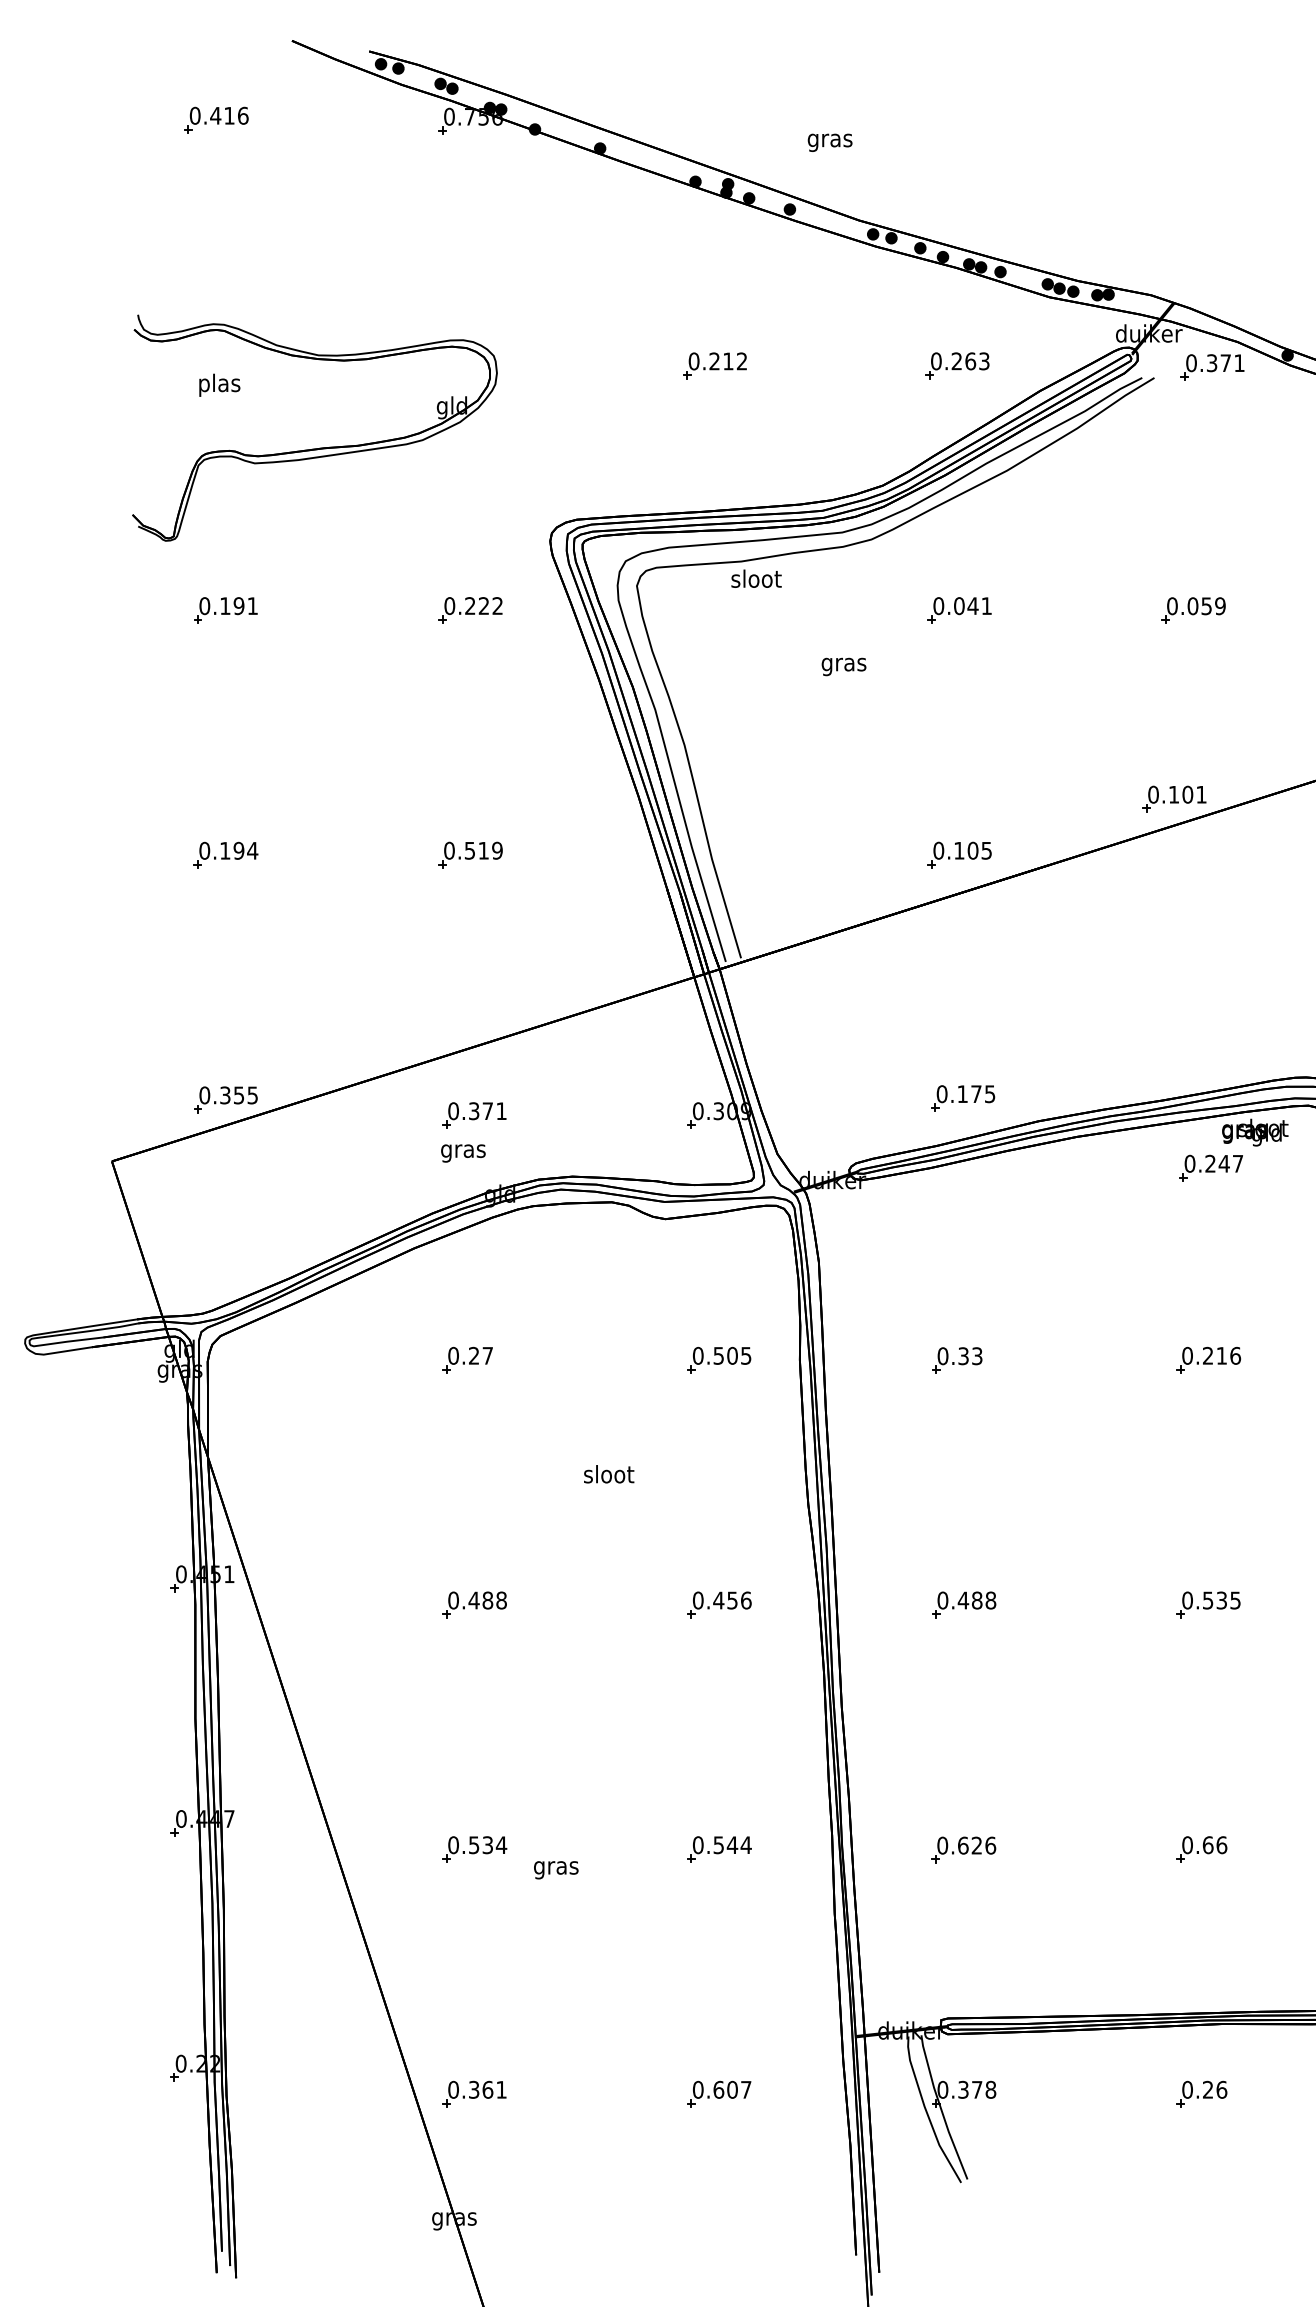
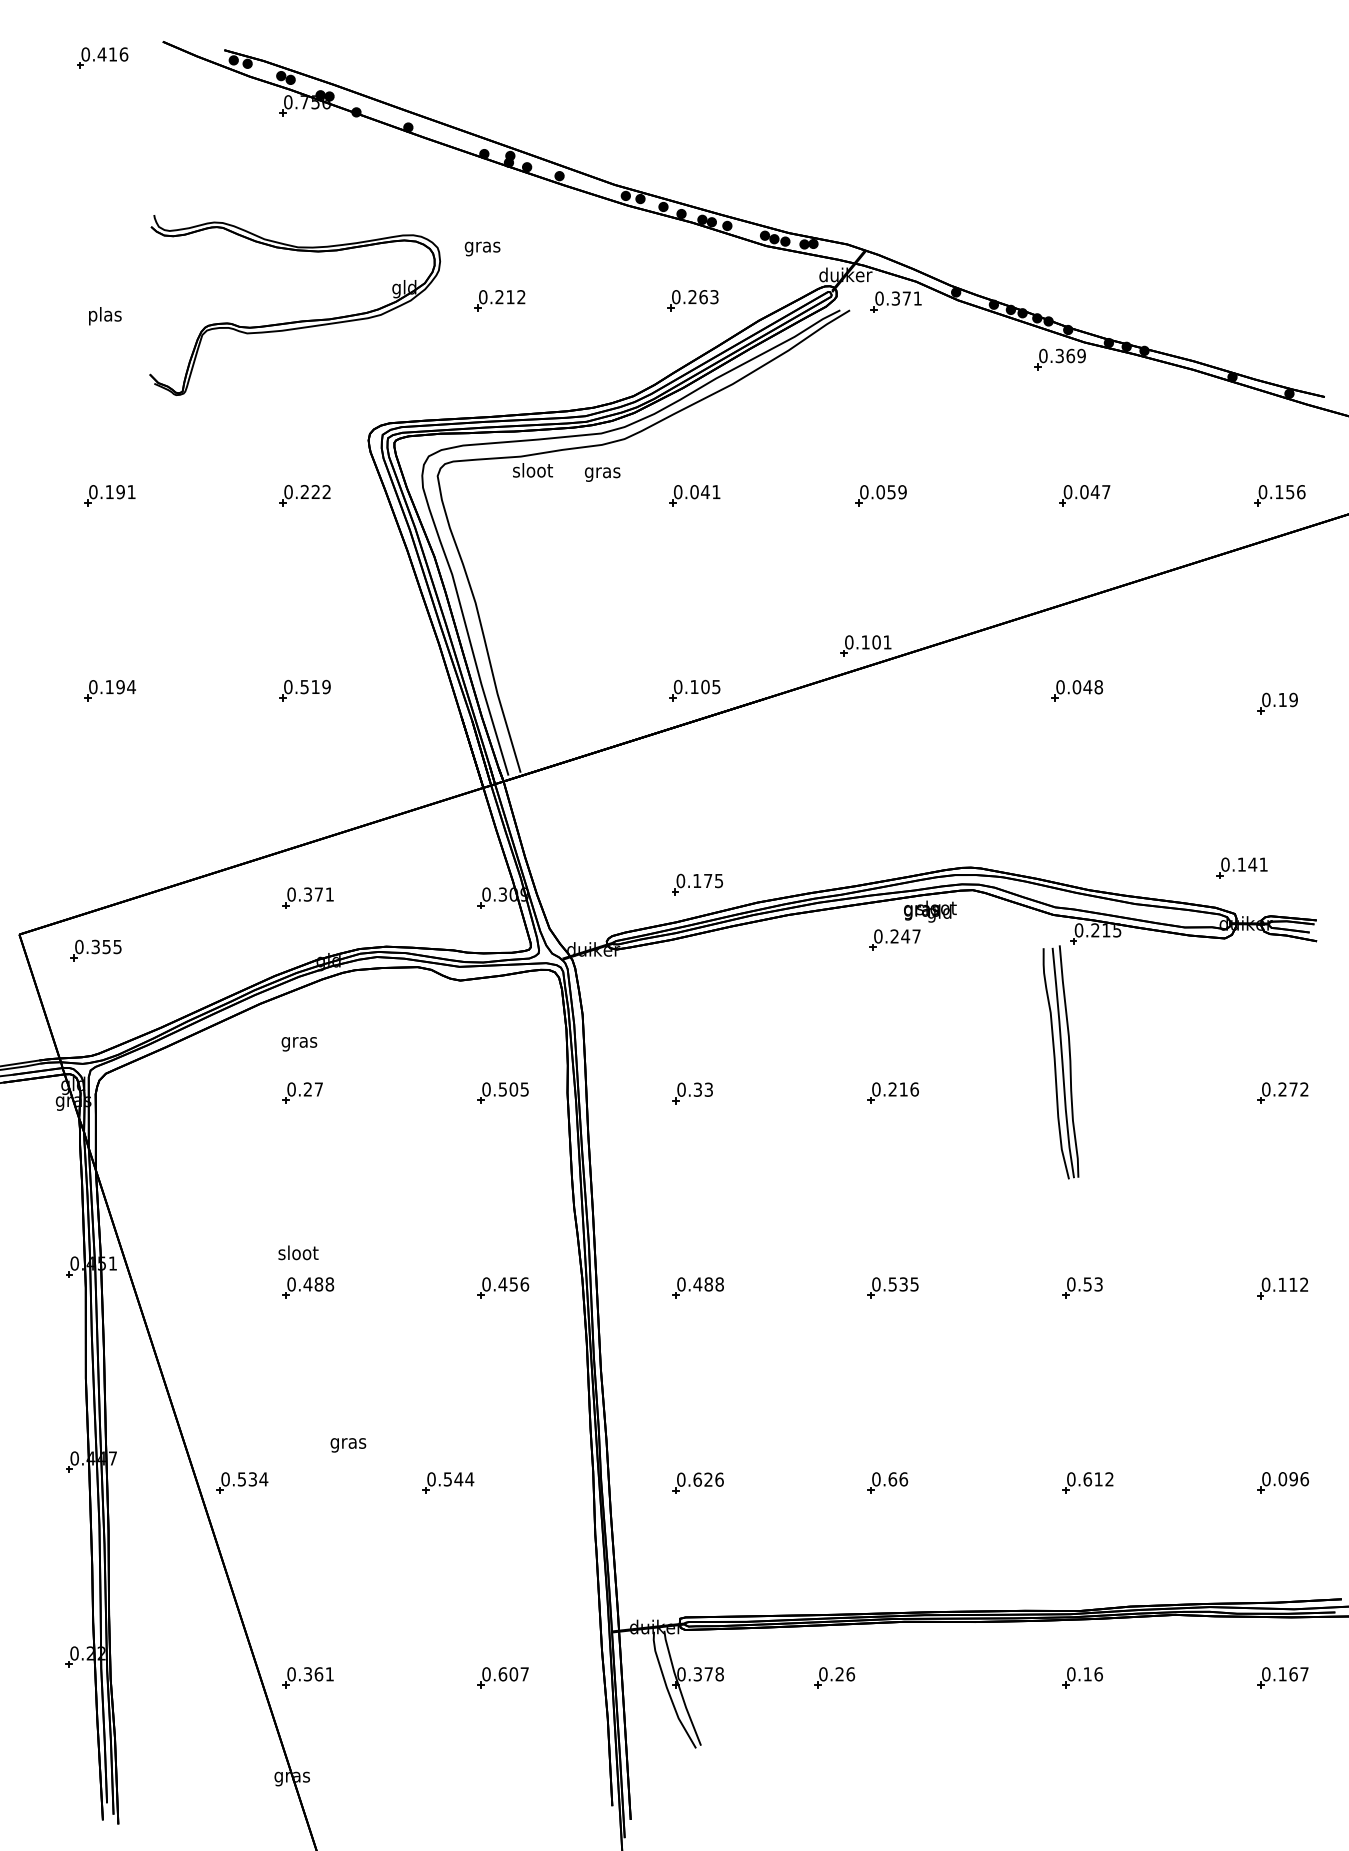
part: (216, 119) -> (102, 57), moved
text: (829, 142) -> (482, 248), moved
part: (319, 447) -> (298, 320), moved
text: (843, 666) -> (602, 474), moved
part: (225, 1099) -> (95, 950), moved
text: (463, 1153) -> (299, 1044), moved
text: (609, 1473) -> (298, 1252), moved
part: (474, 1849) -> (242, 1482), moved
part: (719, 1849) -> (448, 1482), moved
text: (556, 1870) -> (348, 1445), moved
part: (1201, 2093) -> (834, 1677), moved

